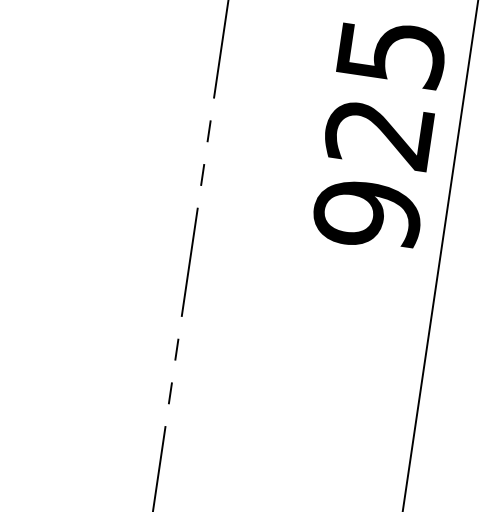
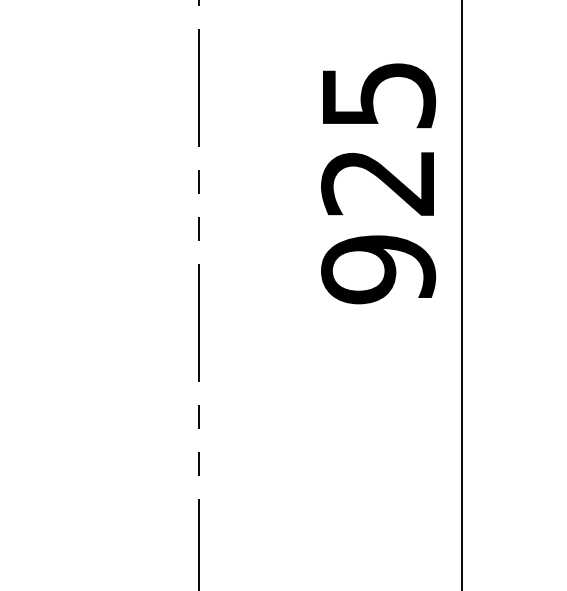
text: (379, 134) -> (378, 183), moved

